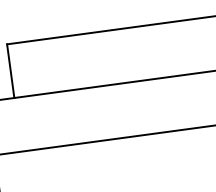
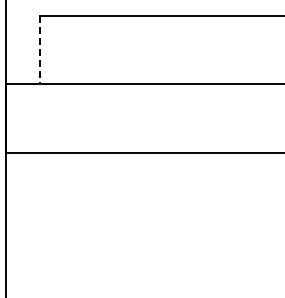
line: (10, 71) -> (39, 50), solid -> dashed

